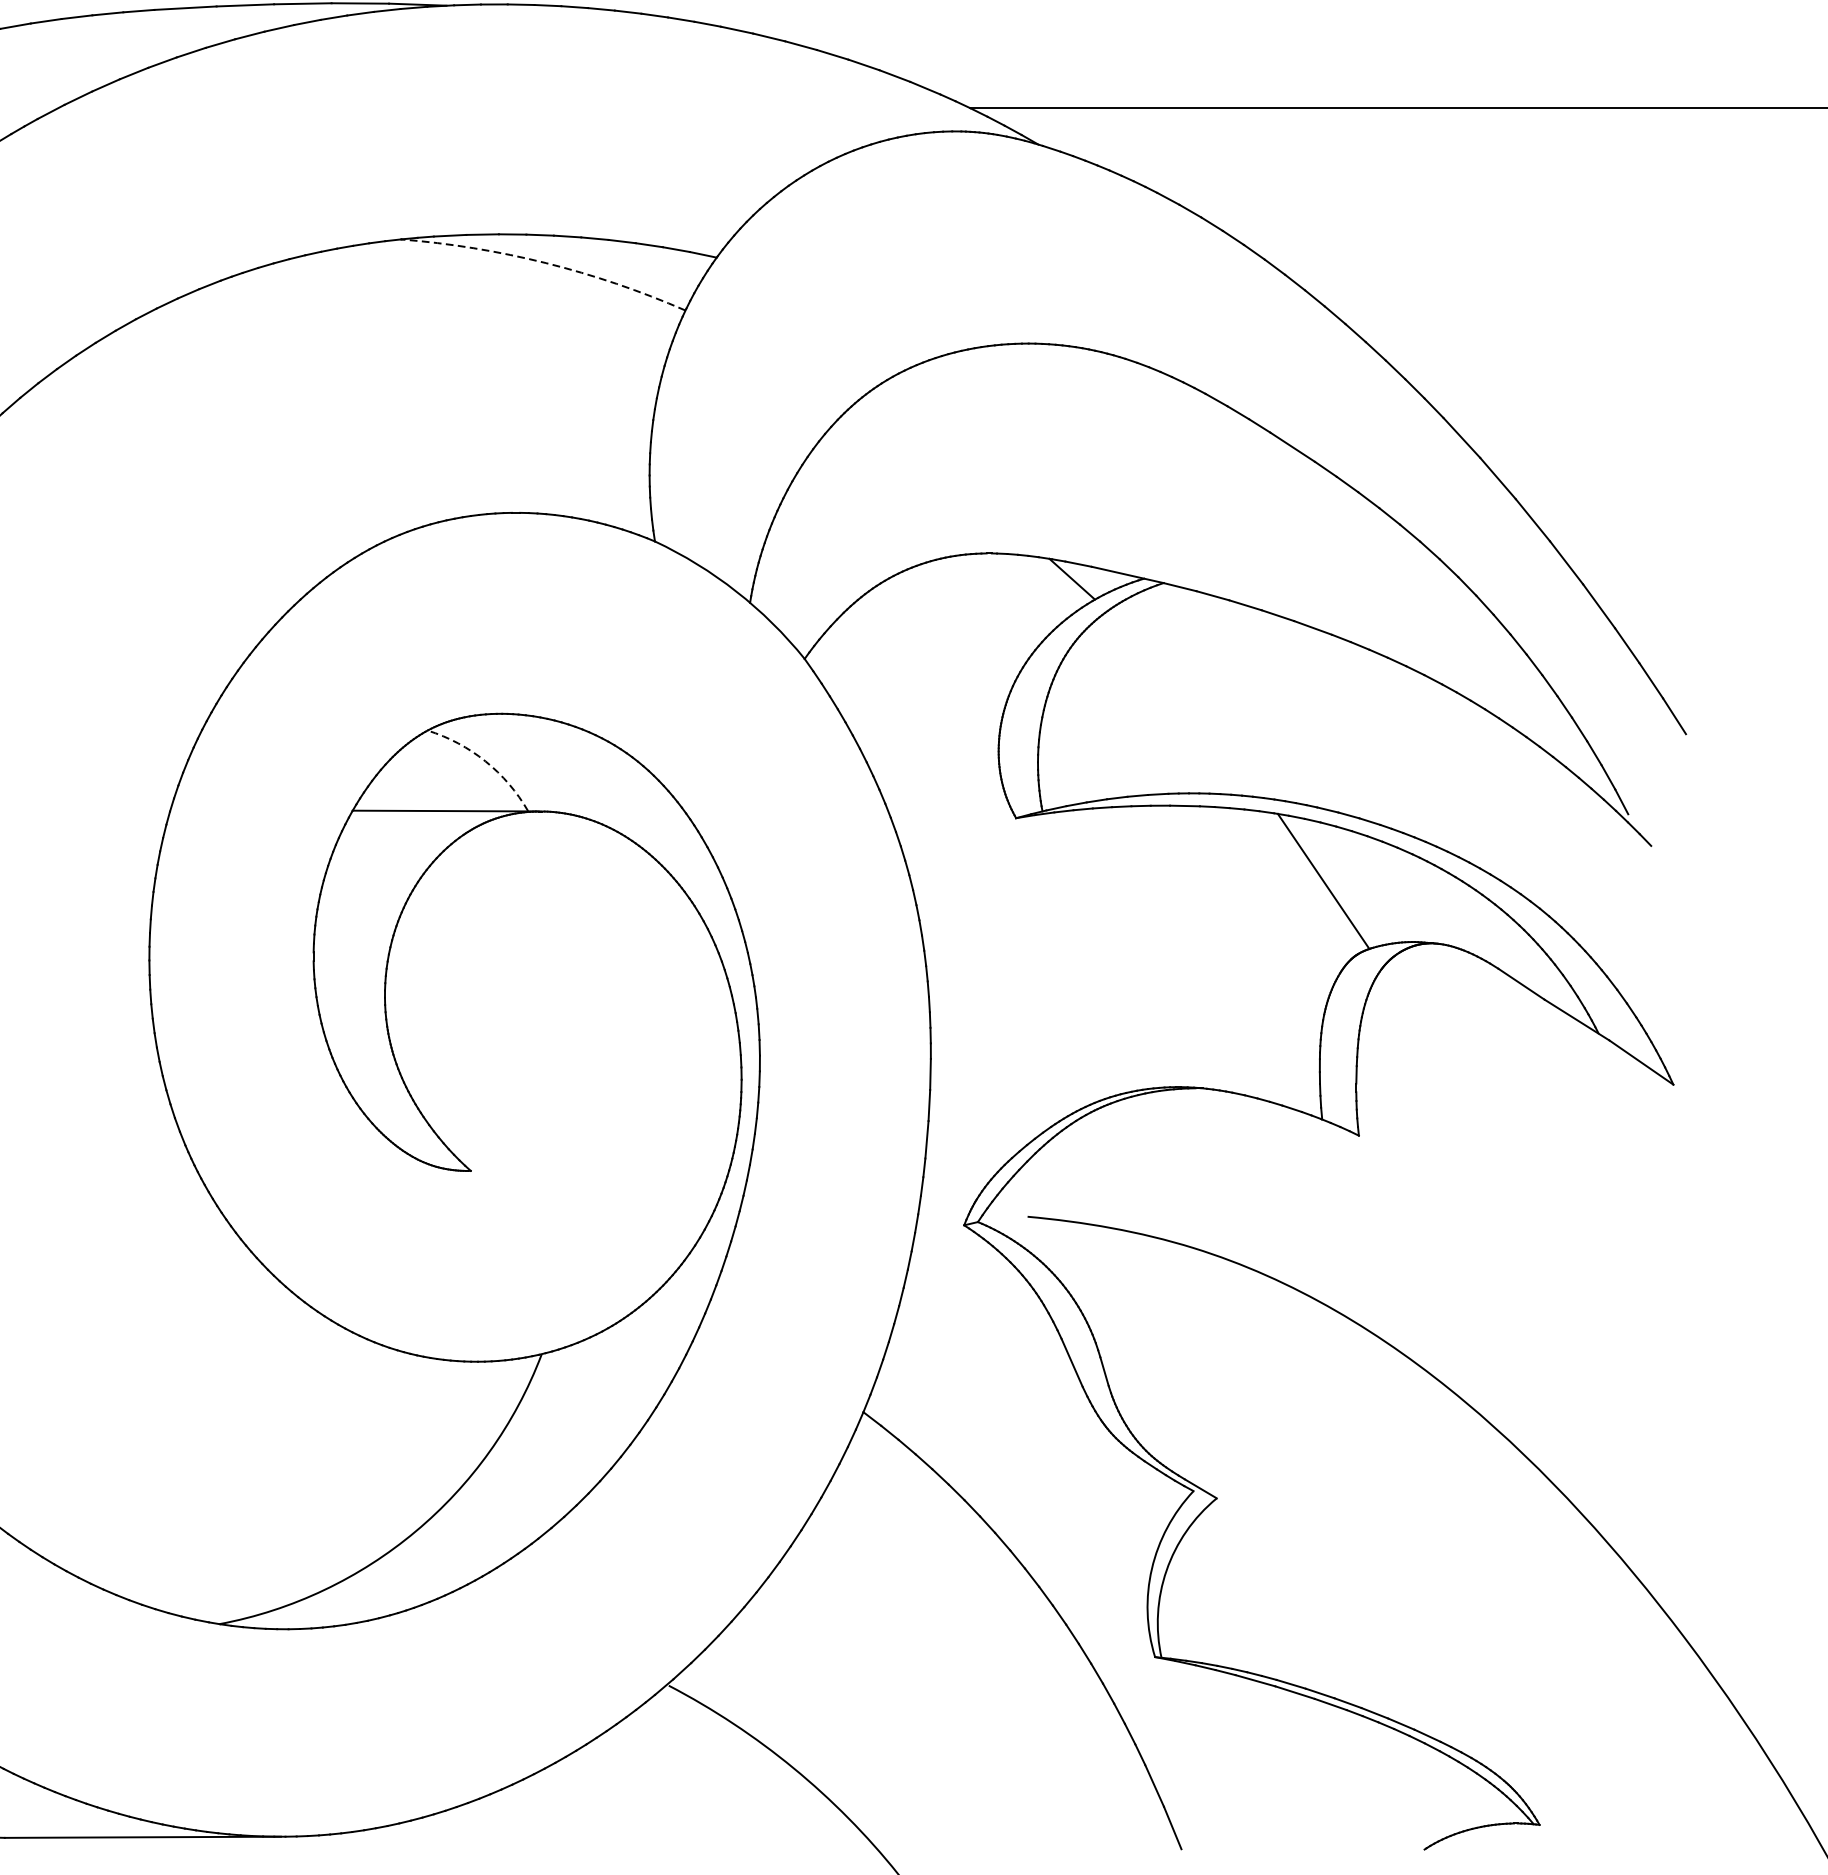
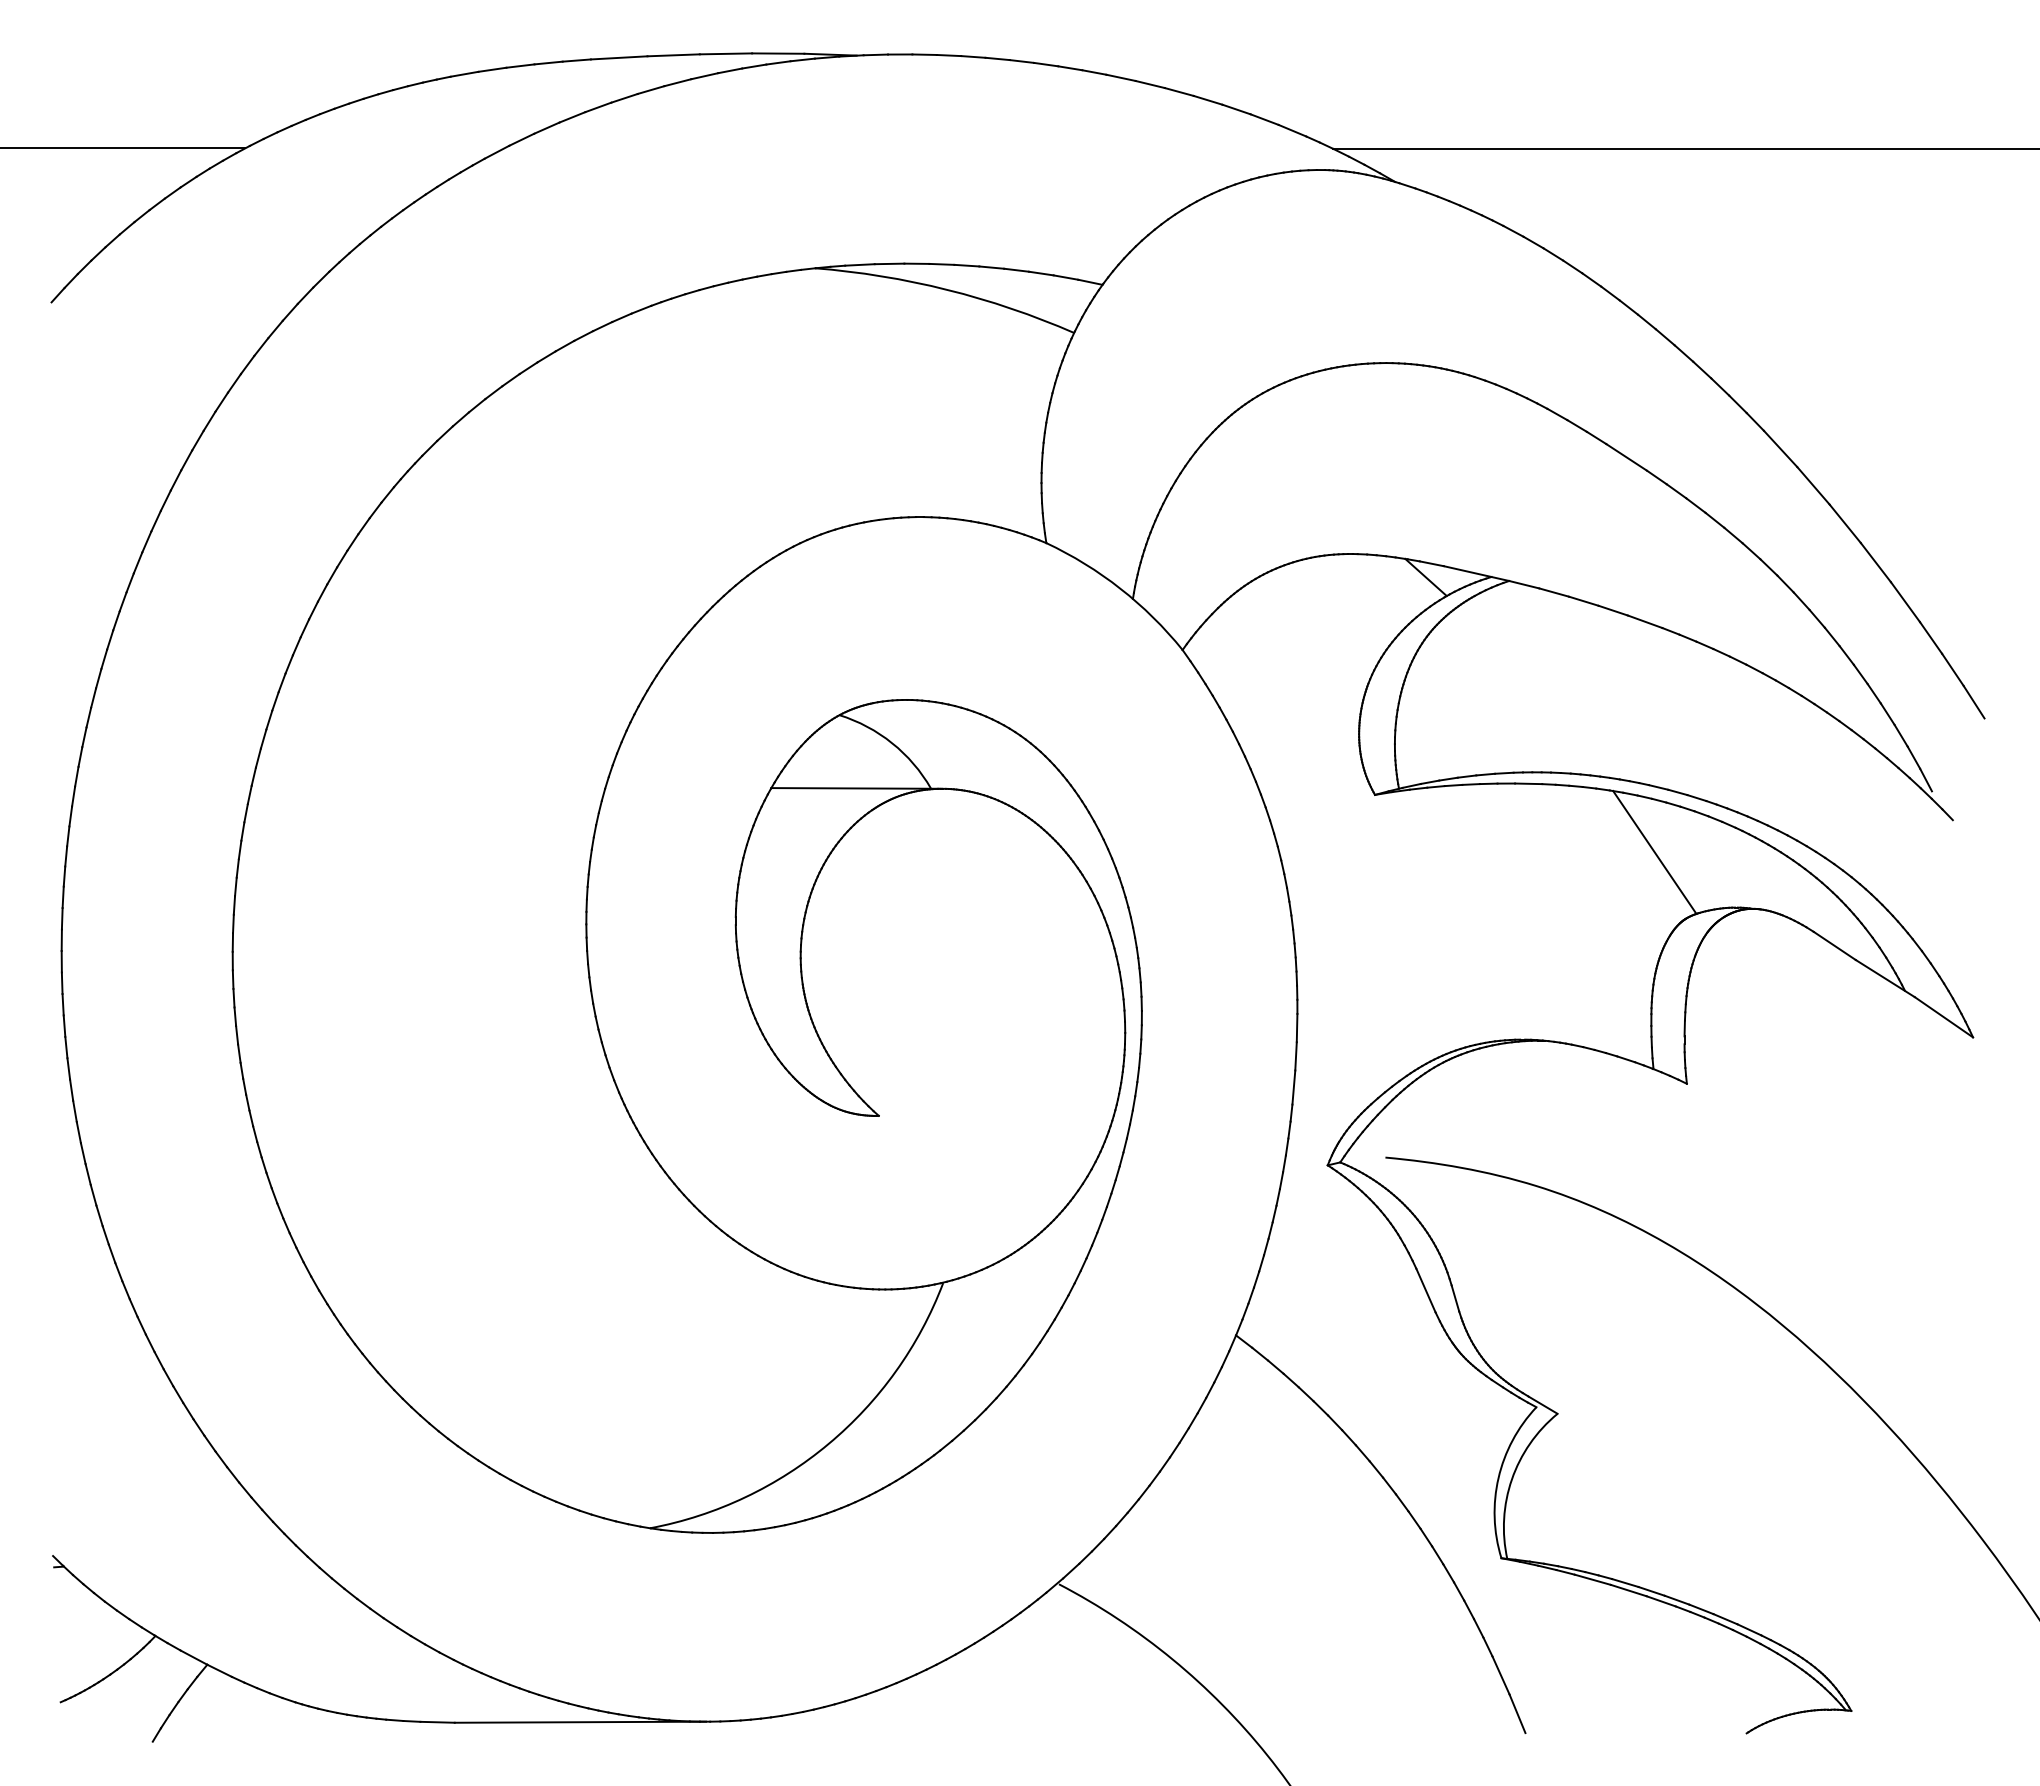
arc: (546, 262) -> (947, 289), dashed -> solid
arc: (485, 761) -> (892, 743), dashed -> solid

